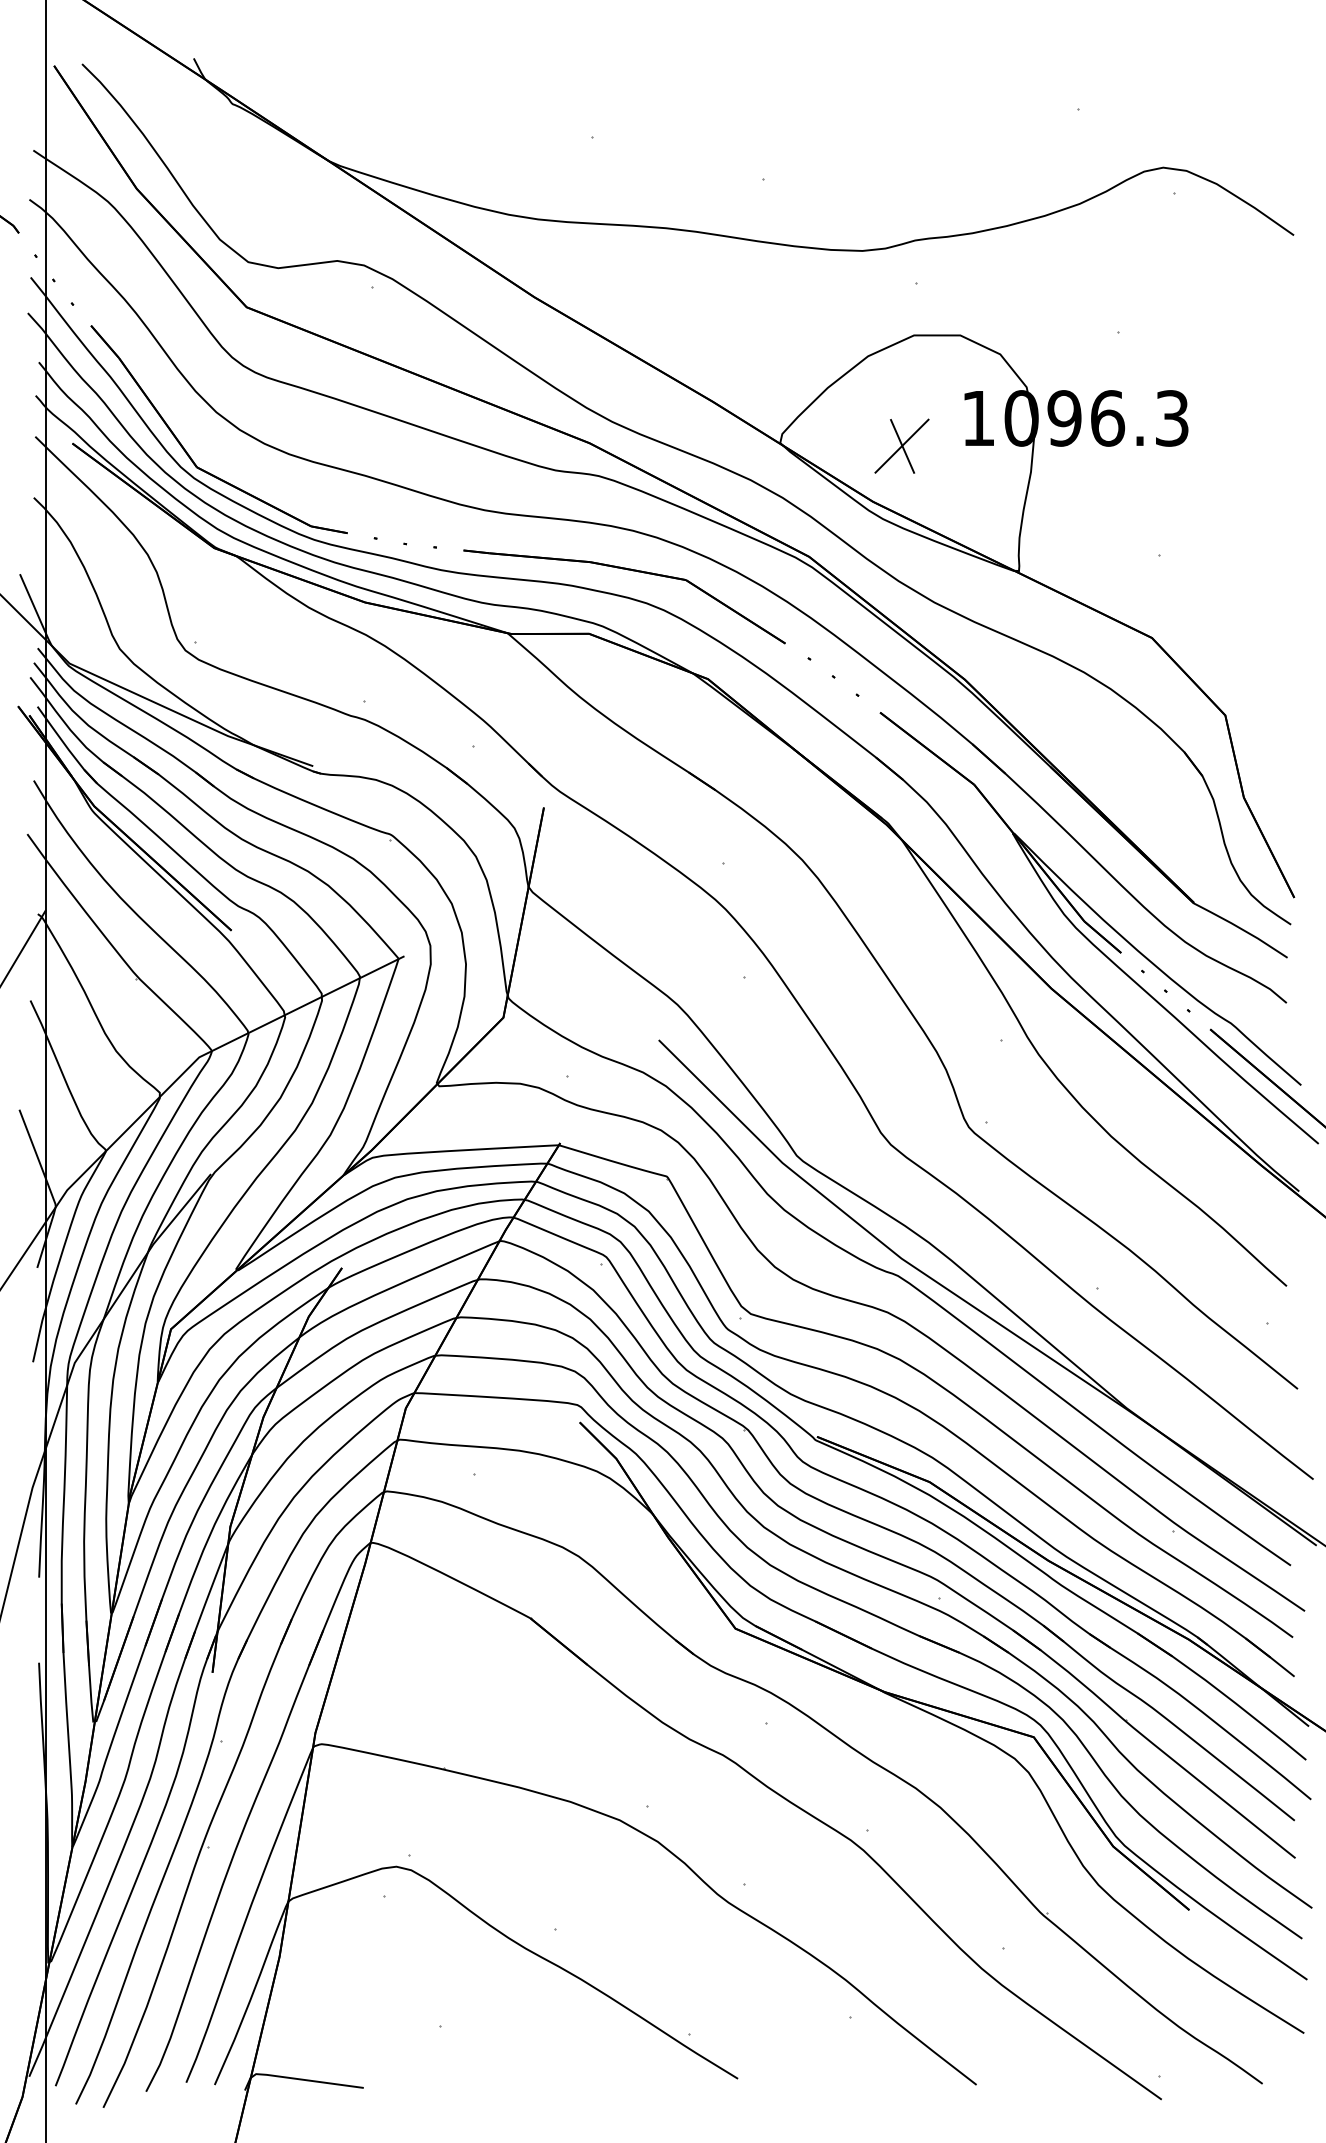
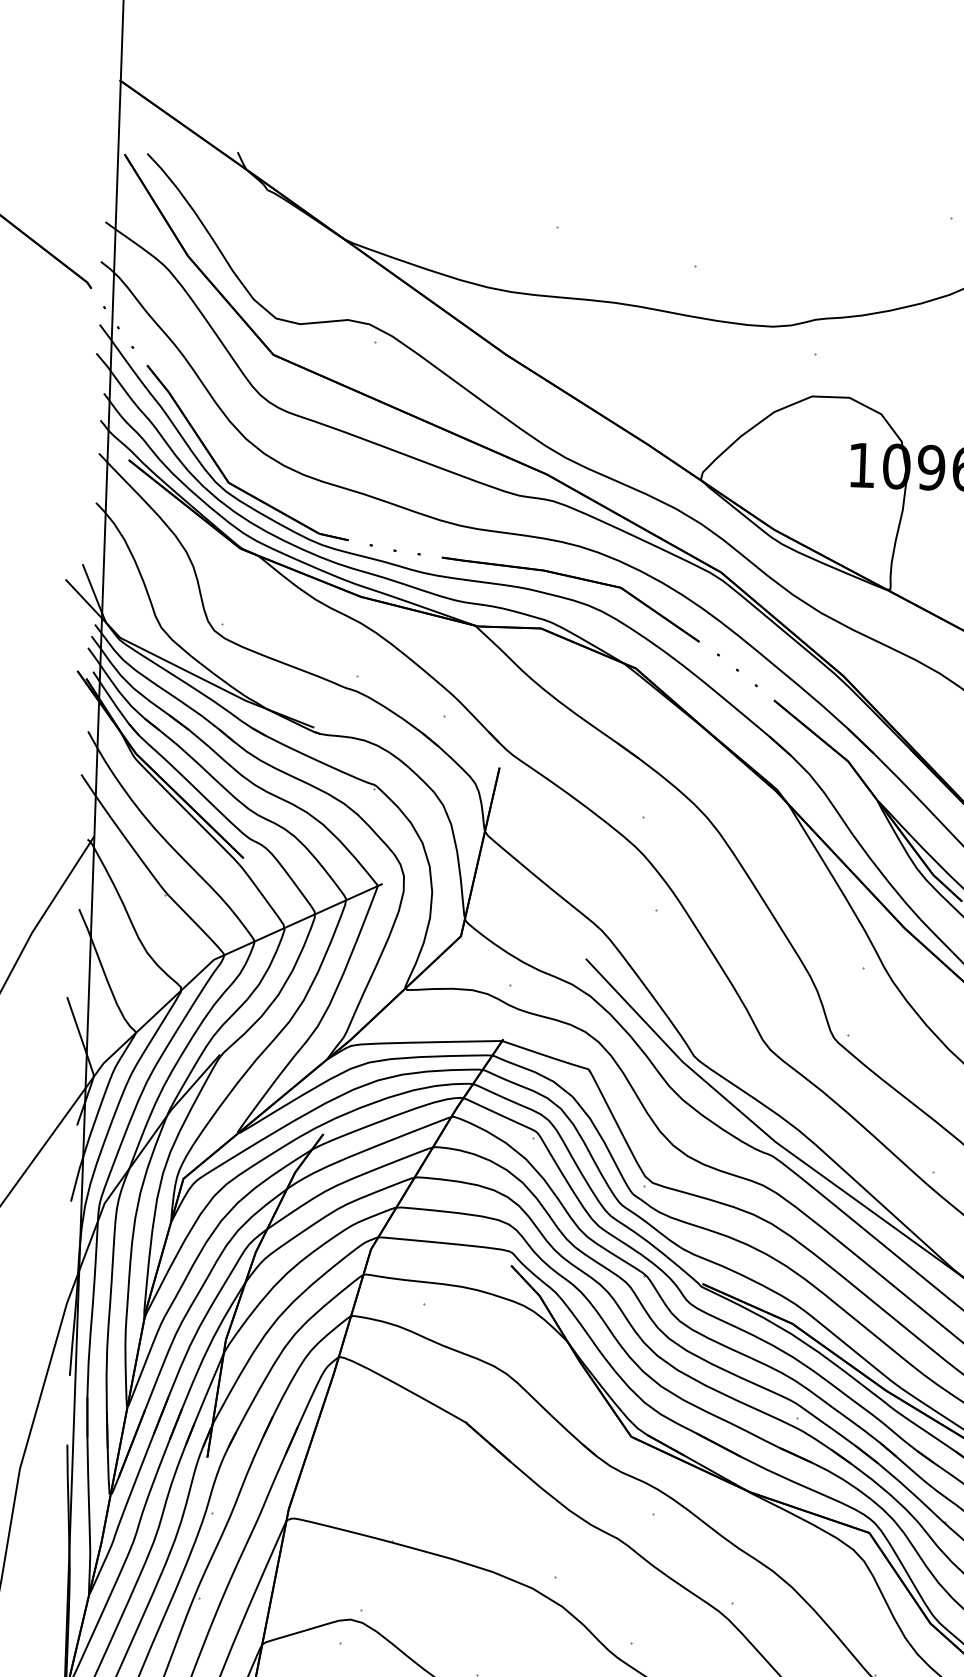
part: (901, 445) -> (798, 485), removed

